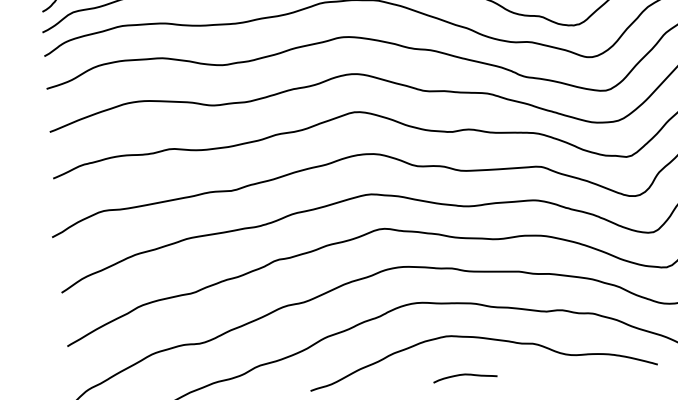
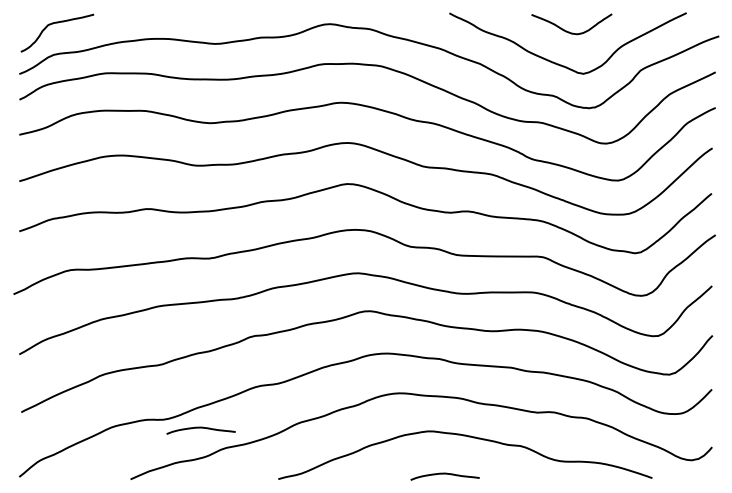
curve: (234, 349) -> (200, 428), added

